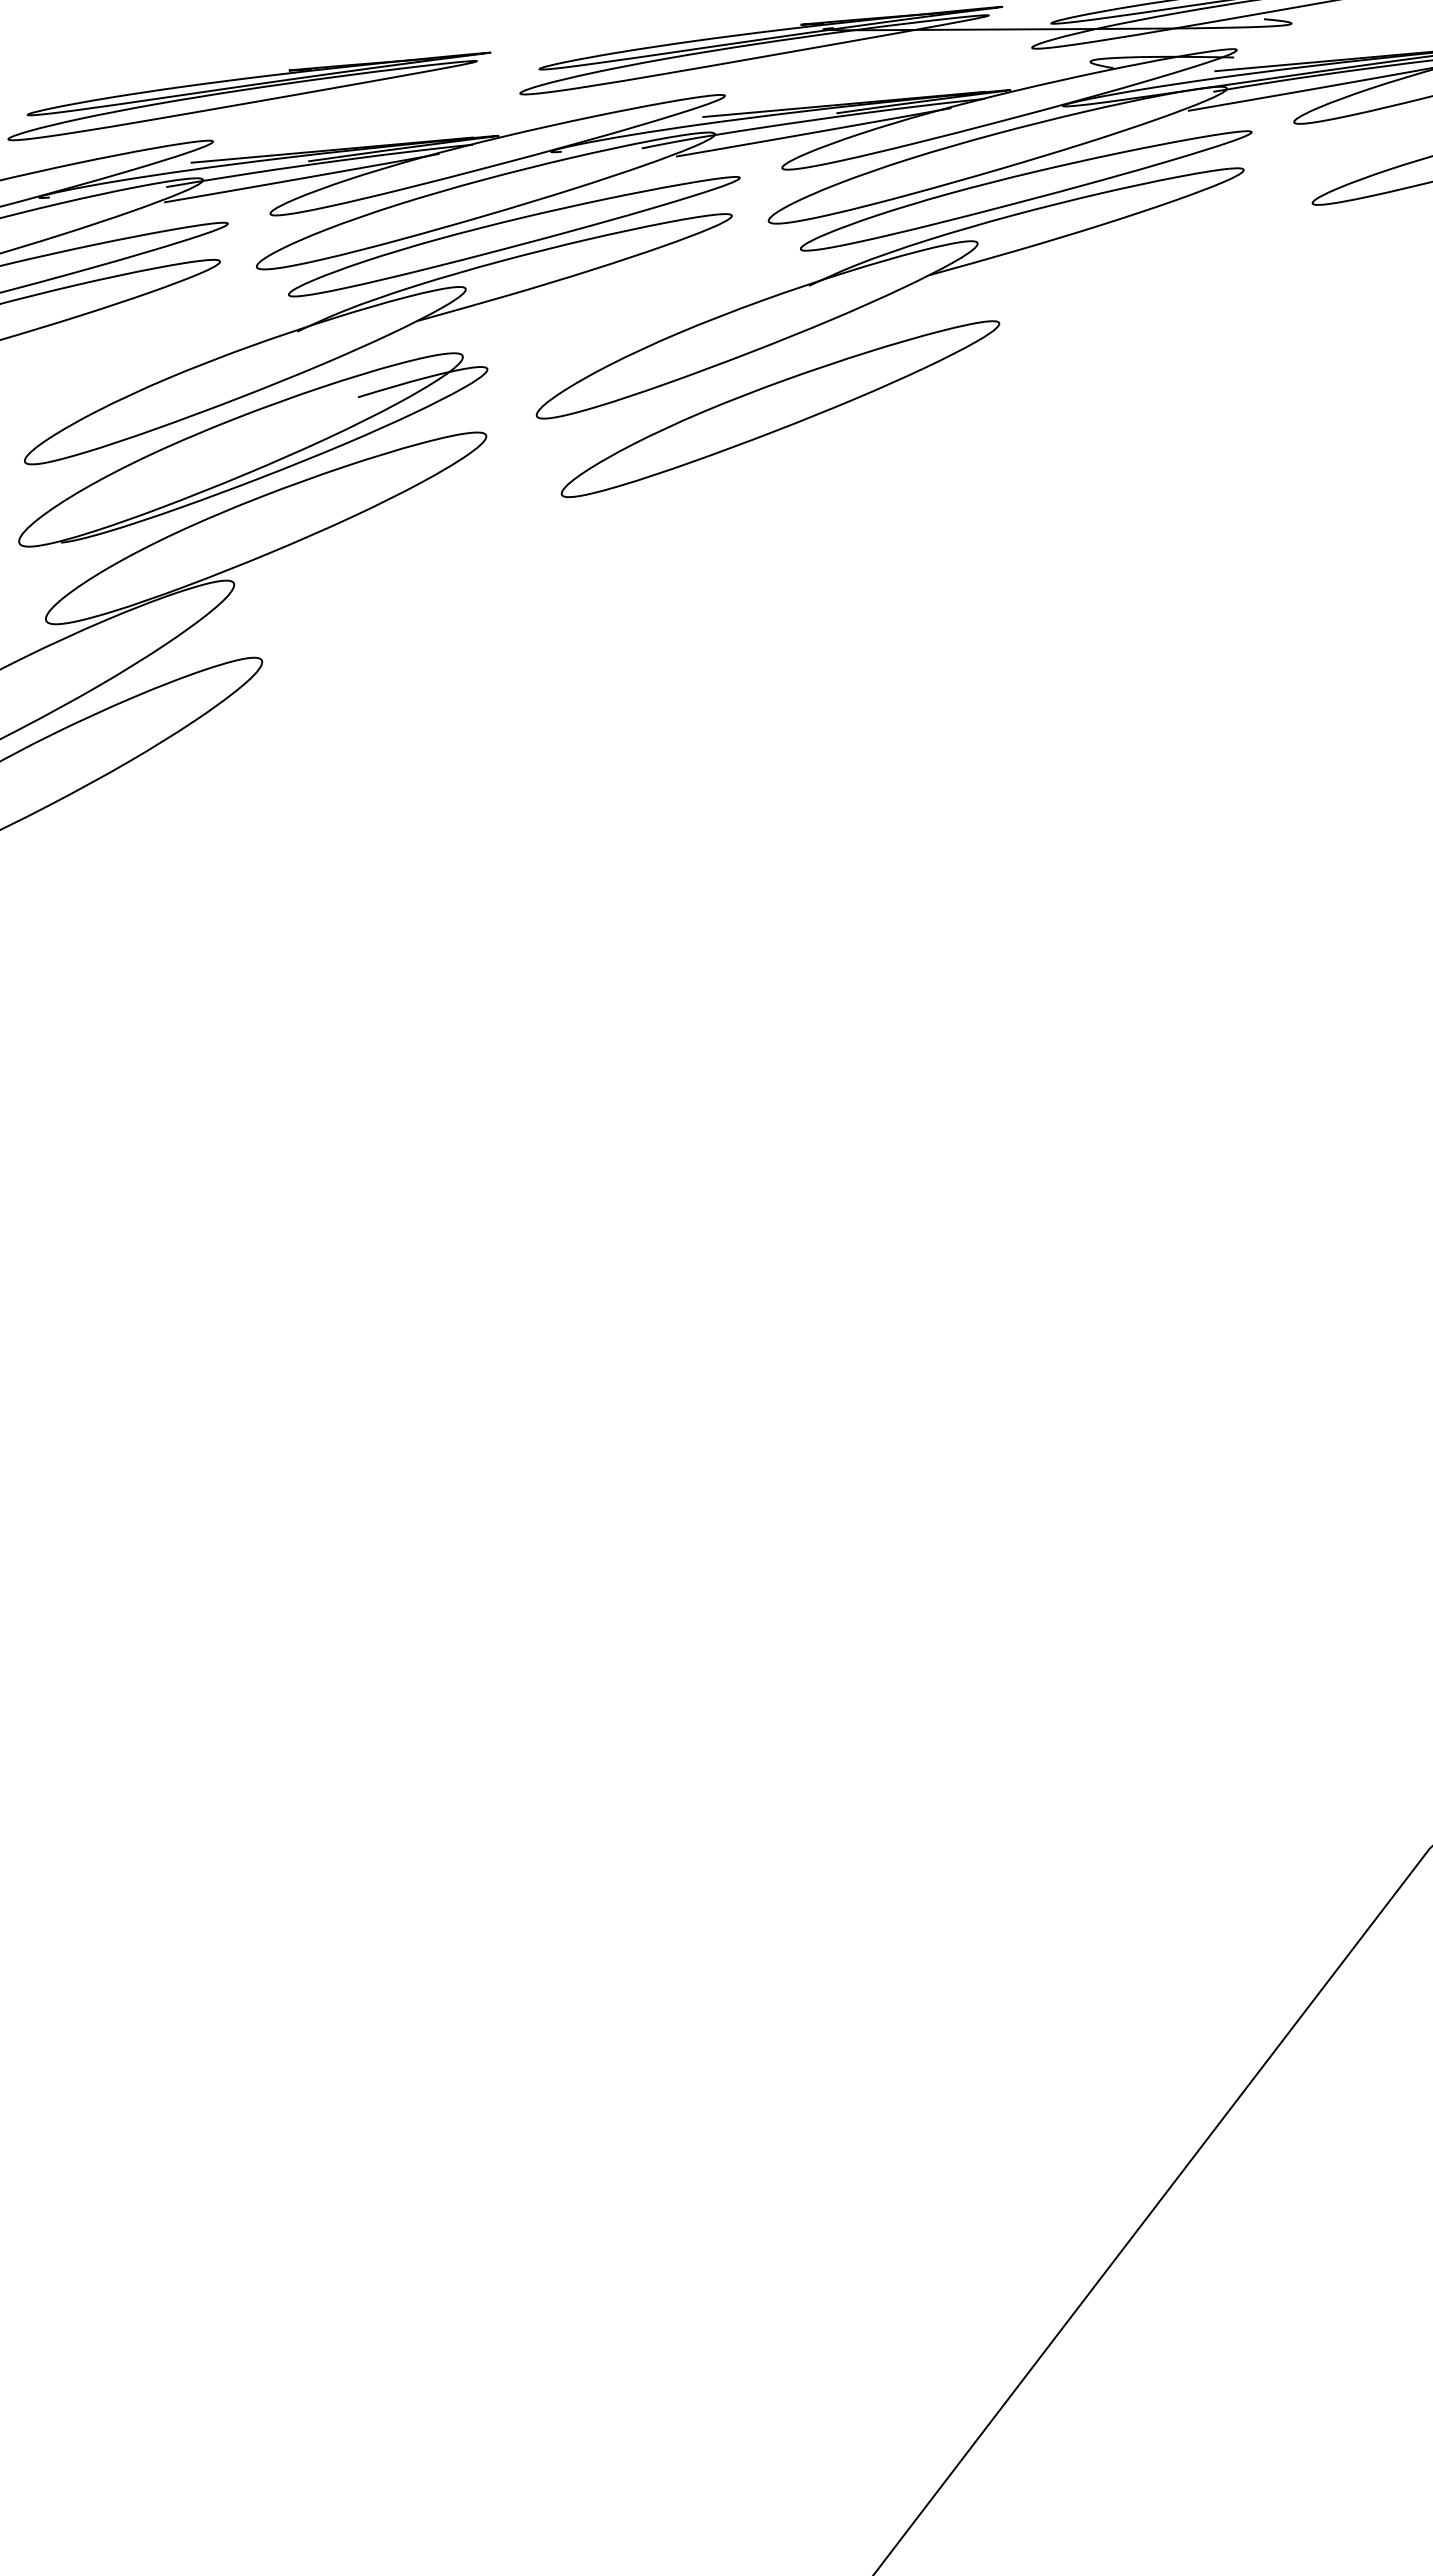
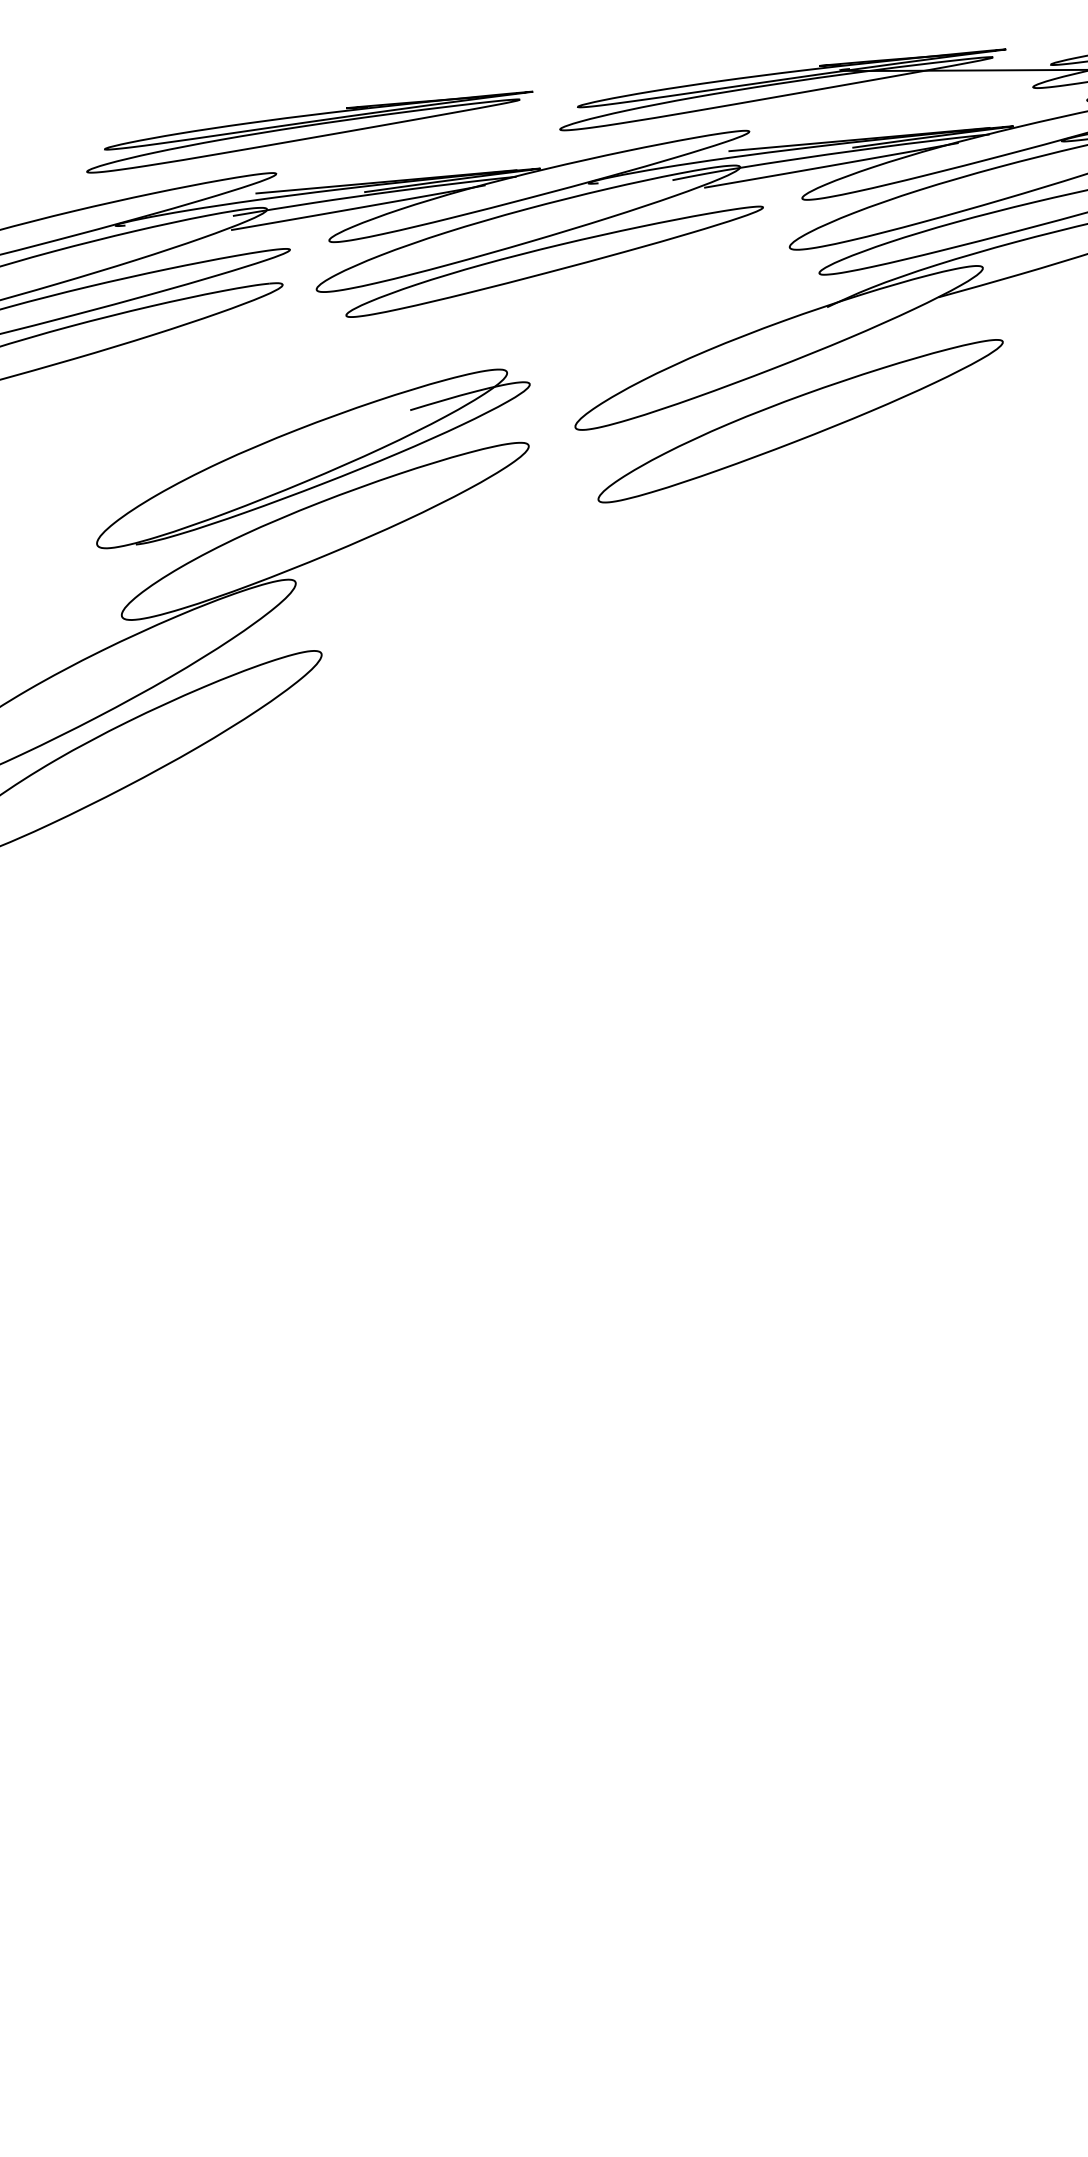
part: (378, 339) -> (429, 356), removed

